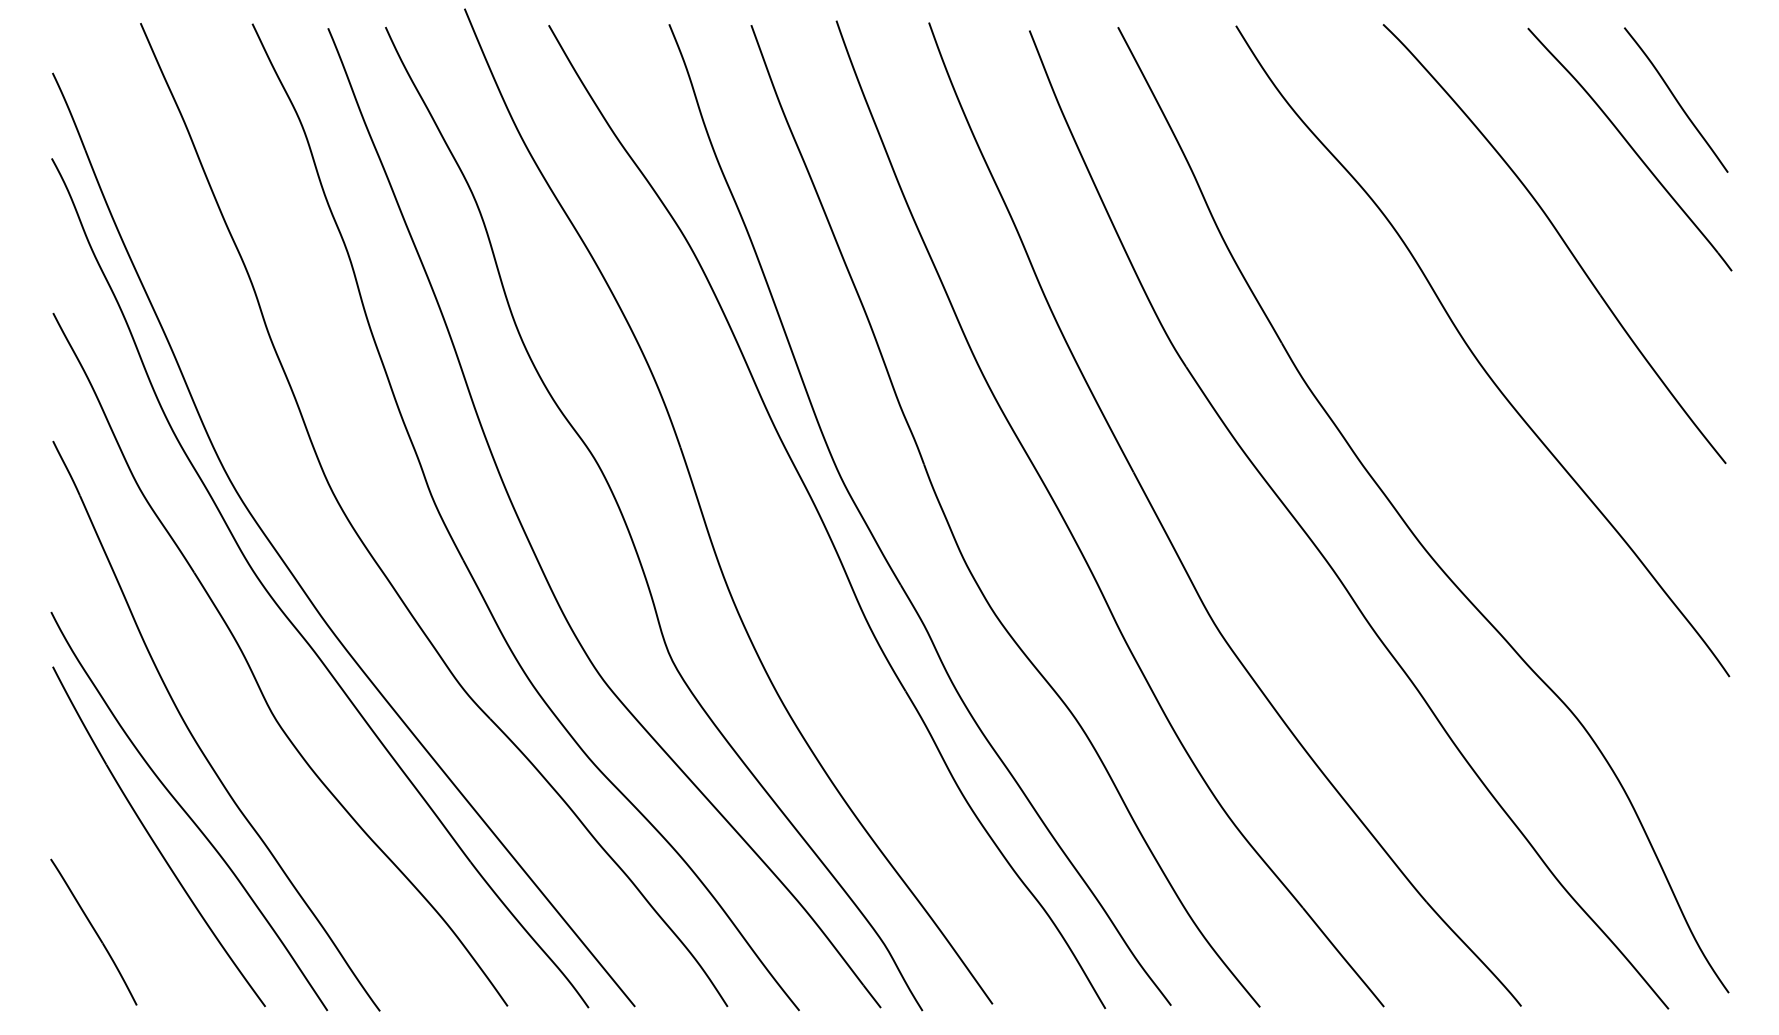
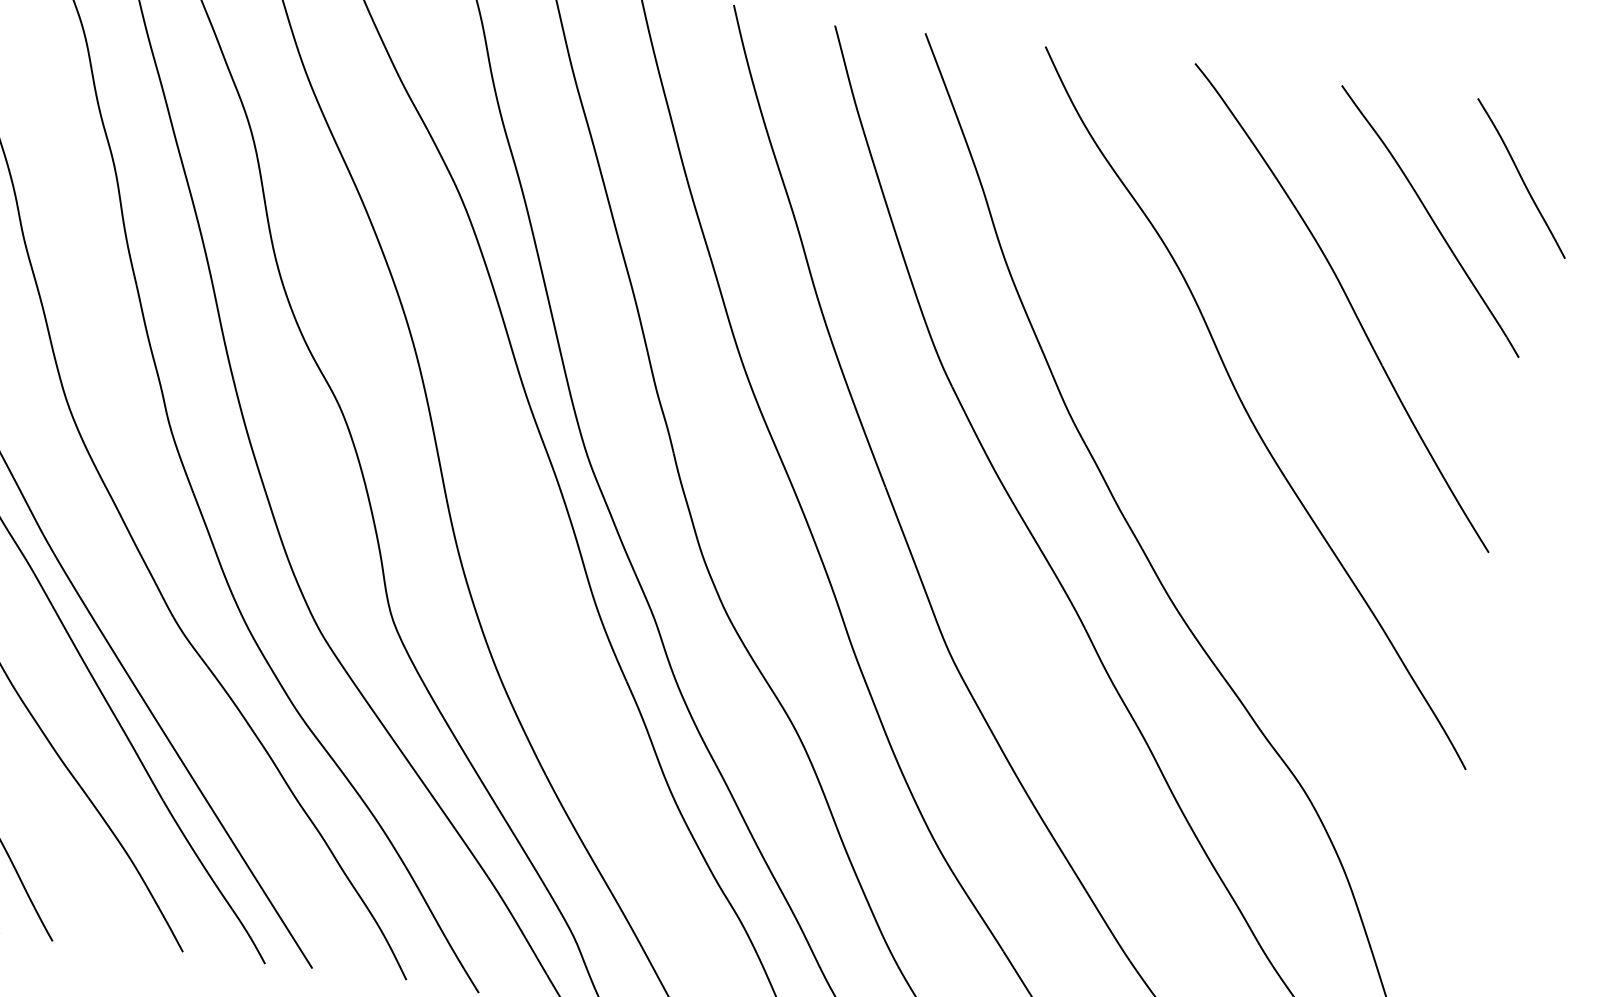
curve: (1676, 99) -> (1521, 177), moved

